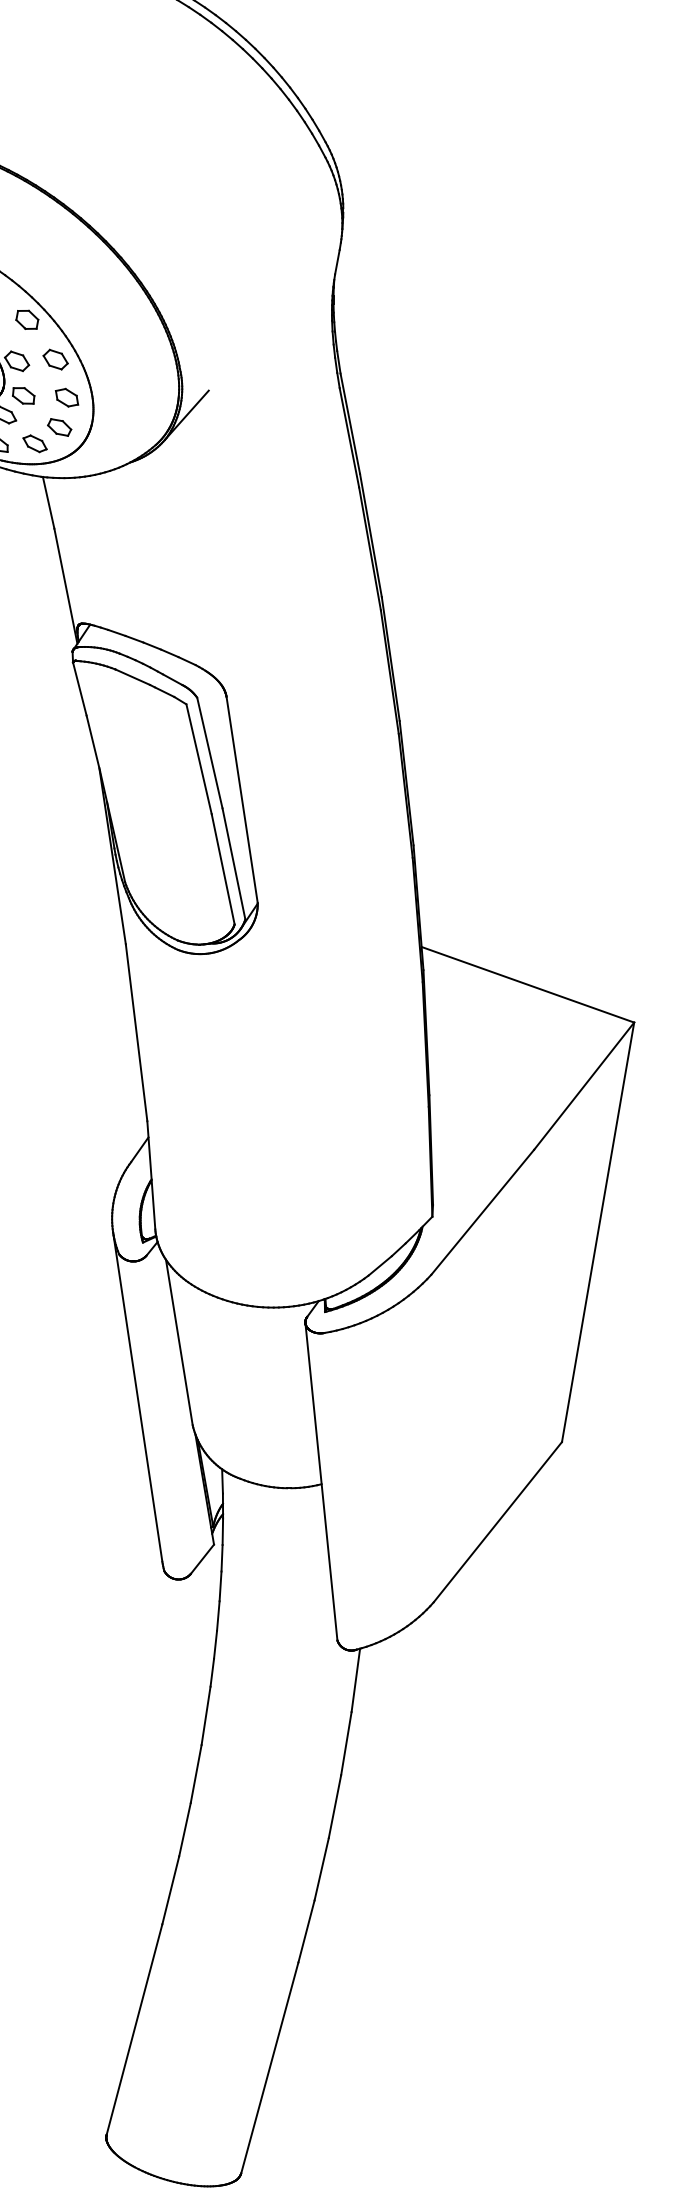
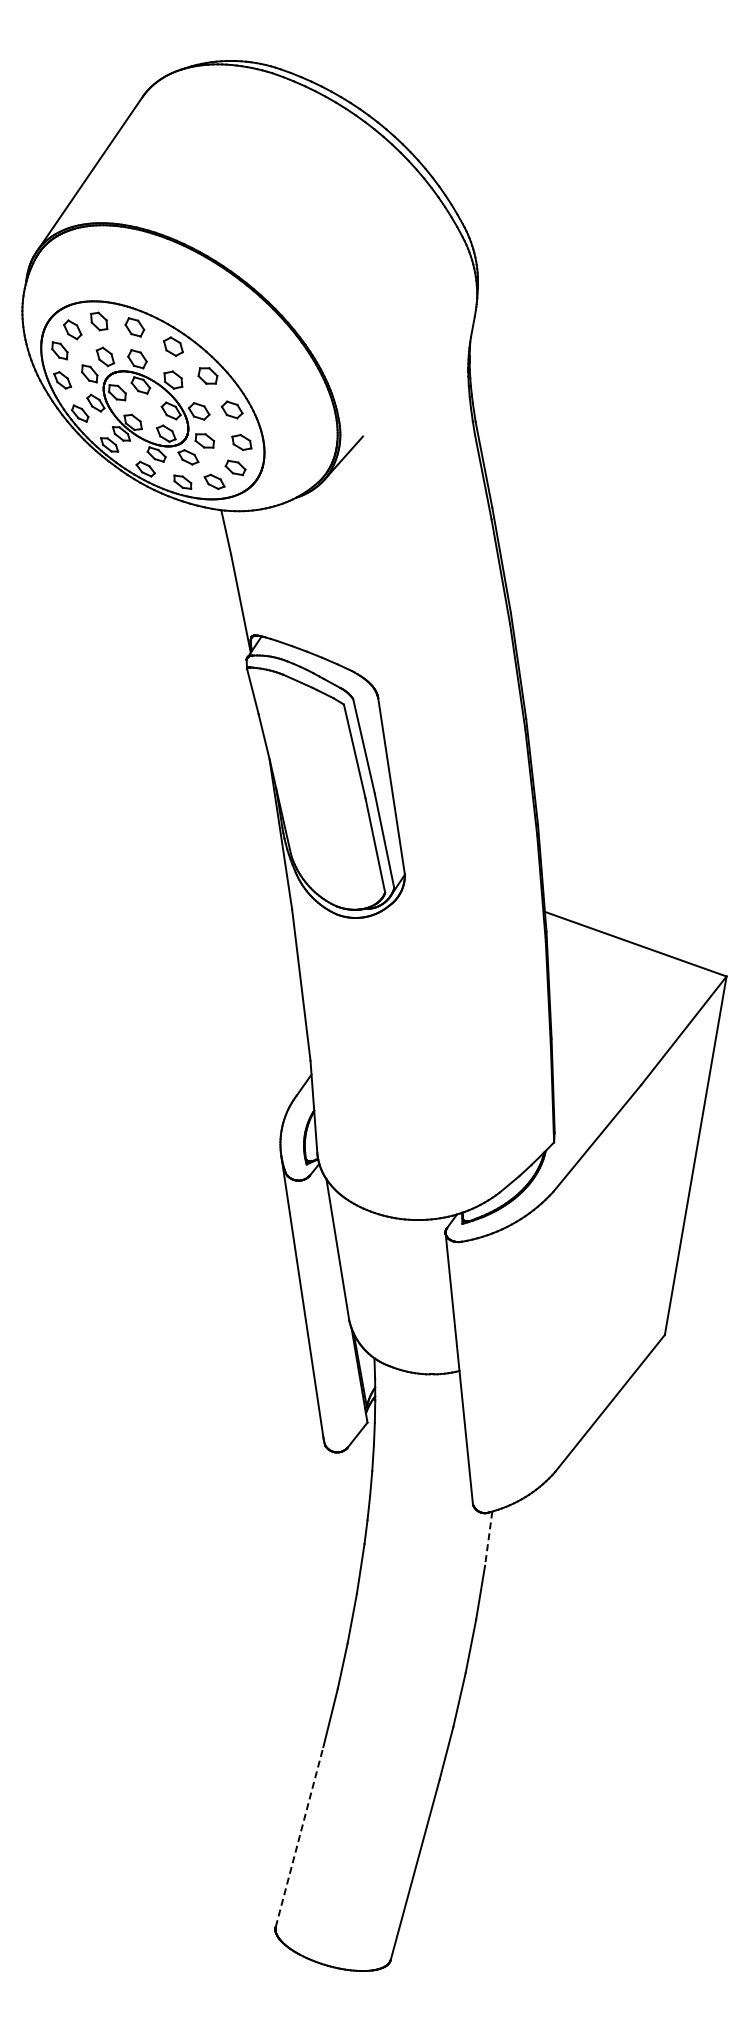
line: (355, 1681) -> (488, 1539), solid -> dashed
line: (134, 2028) -> (299, 1836), solid -> dashed

